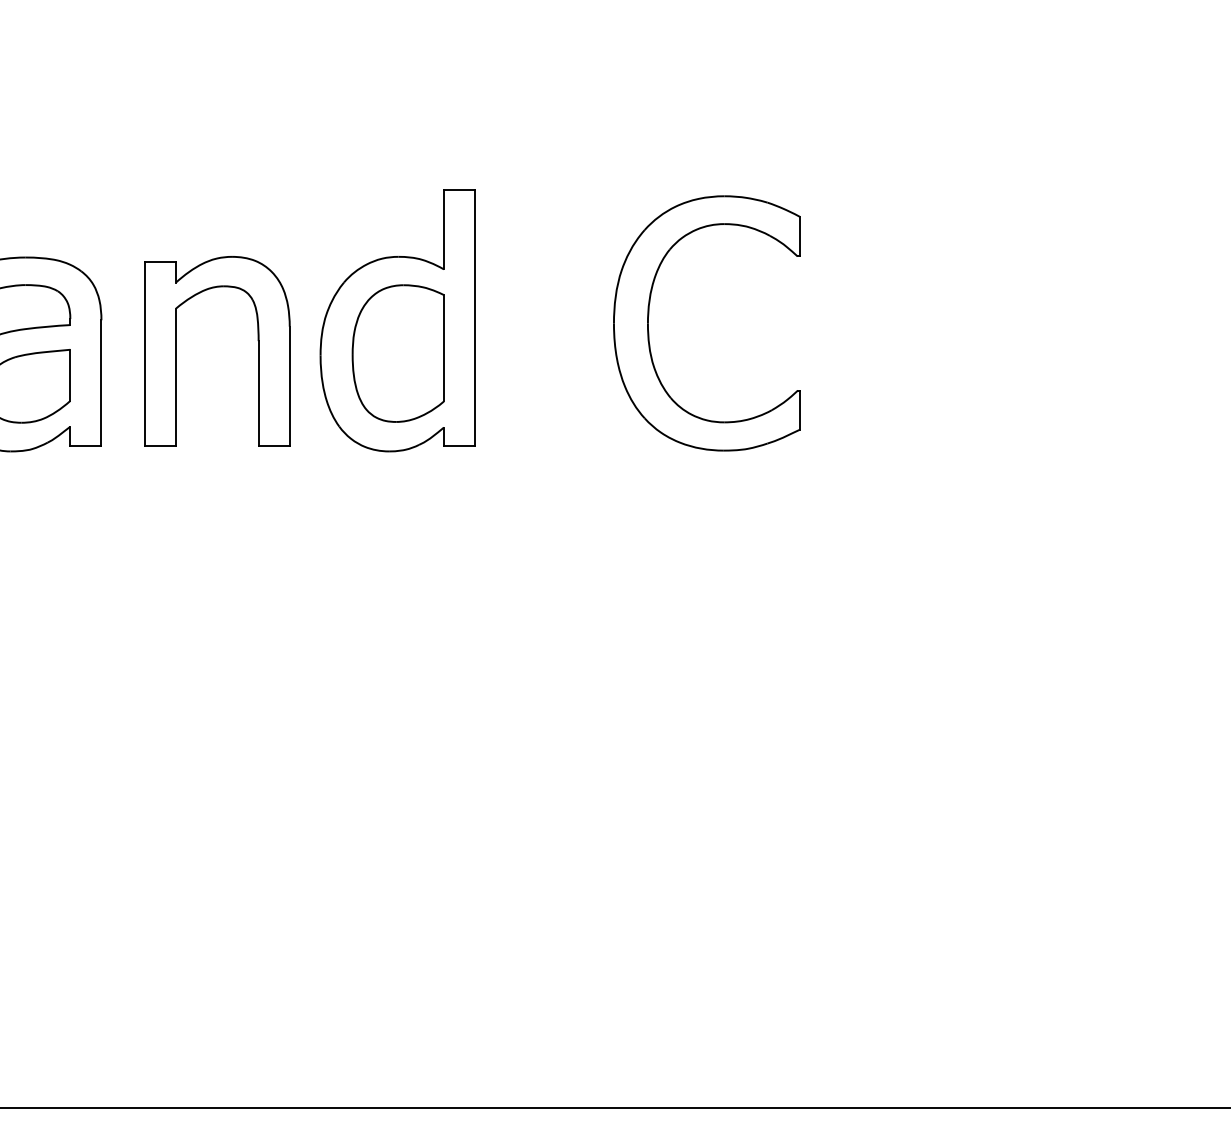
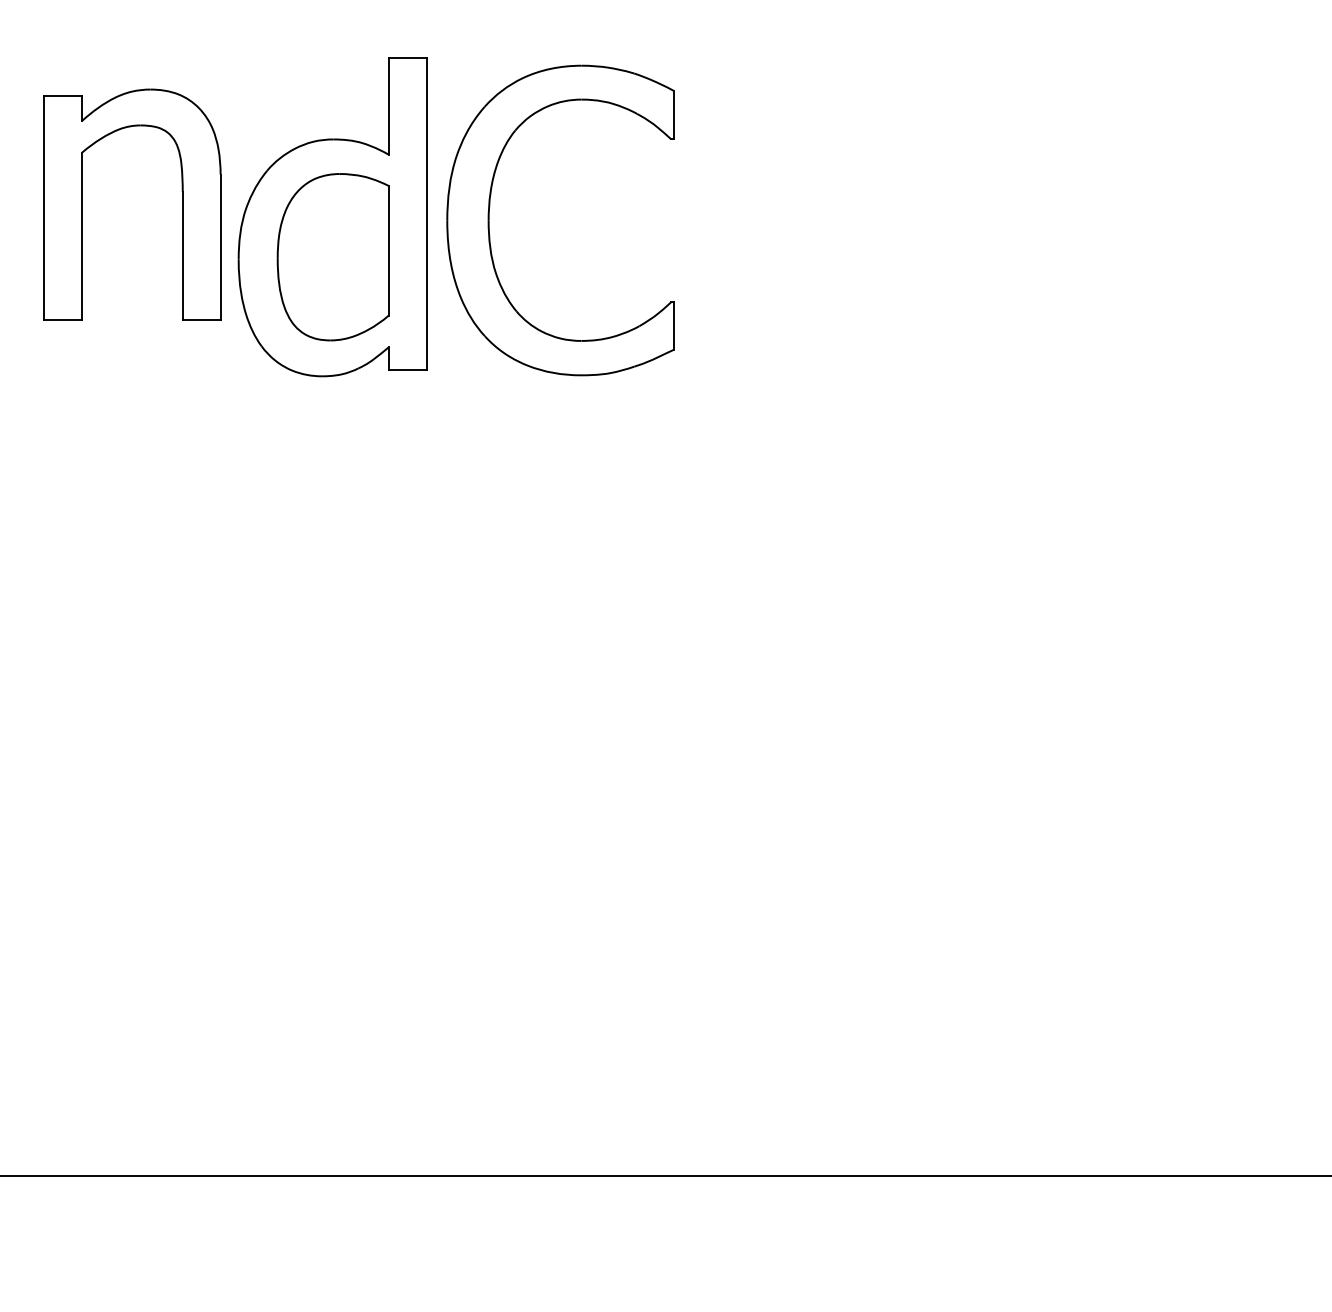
part: (649, 315) -> (490, 210), moved
part: (176, 351) -> (82, 204), moved

